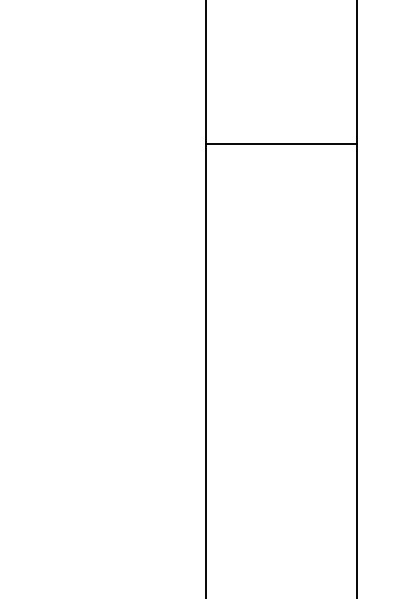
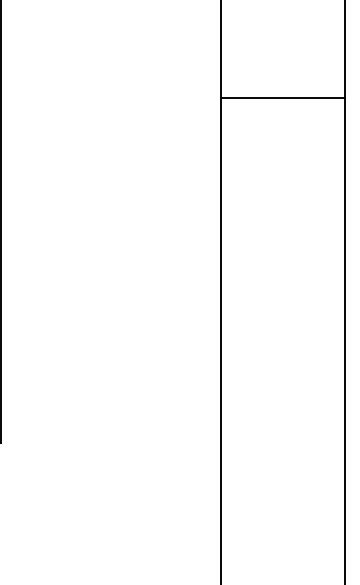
line: (280, 143) -> (282, 97), moved

